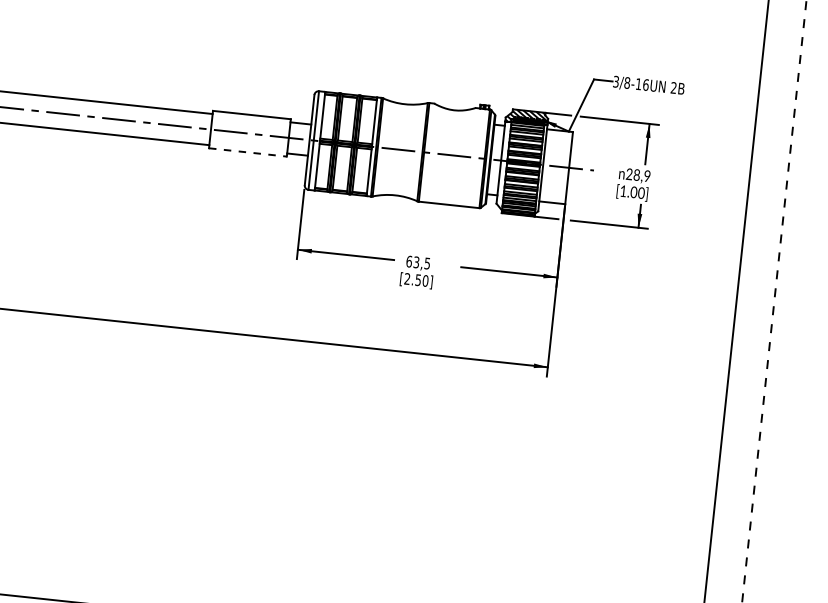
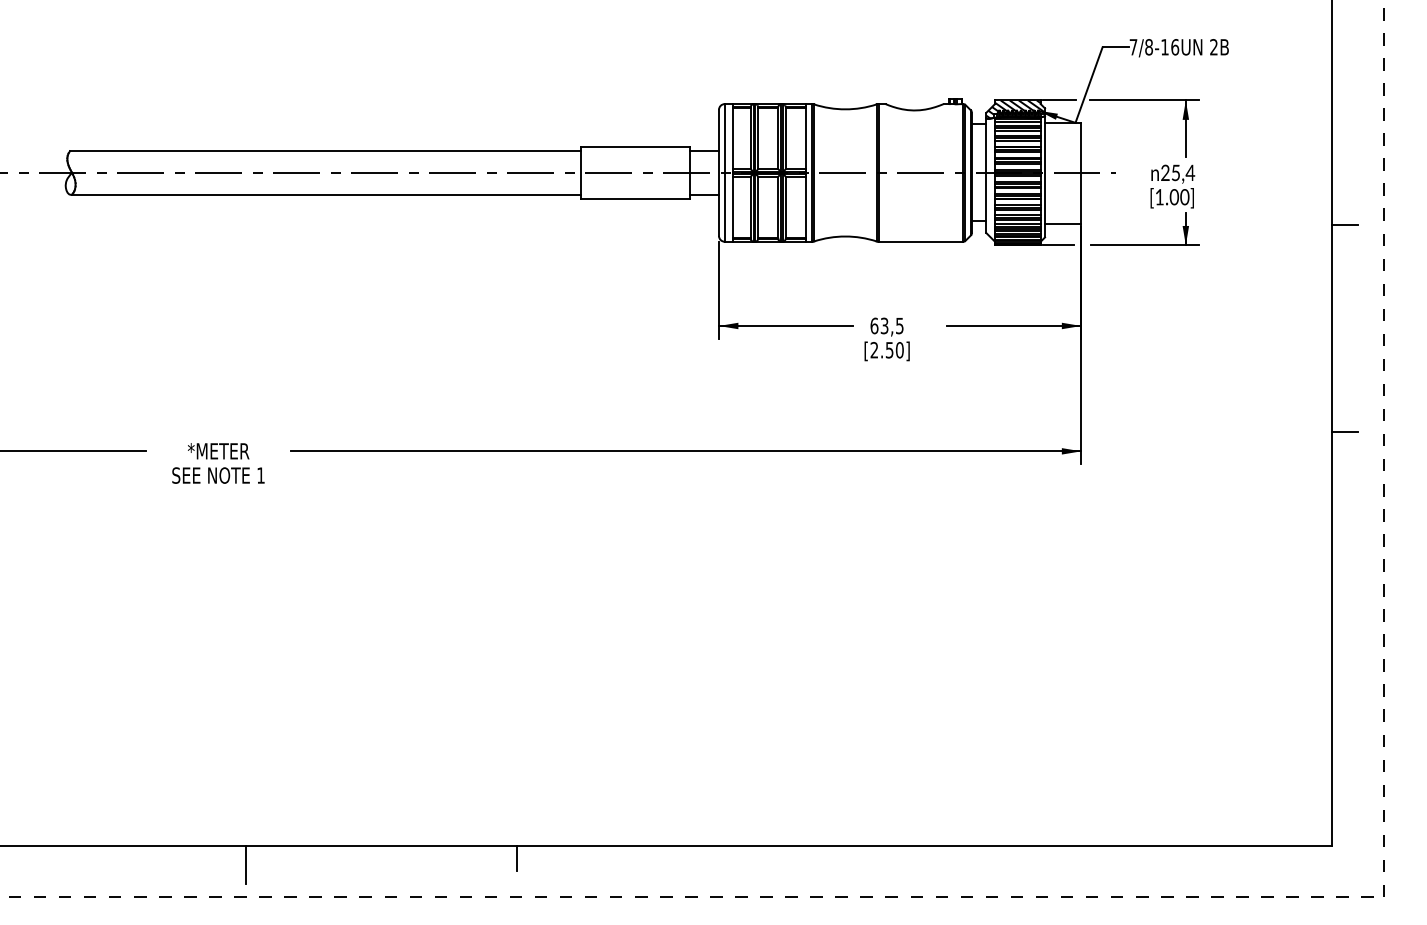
text: (616, 82) -> (1133, 47), 3/8-16UN -> 7/8-16UN
line: (248, 152) -> (636, 199), dashed -> solid
text: (642, 175) -> (1183, 172), 28,9 -> 25,4
line: (754, 225) -> (1345, 224), added
line: (738, 373) -> (1345, 431), added

